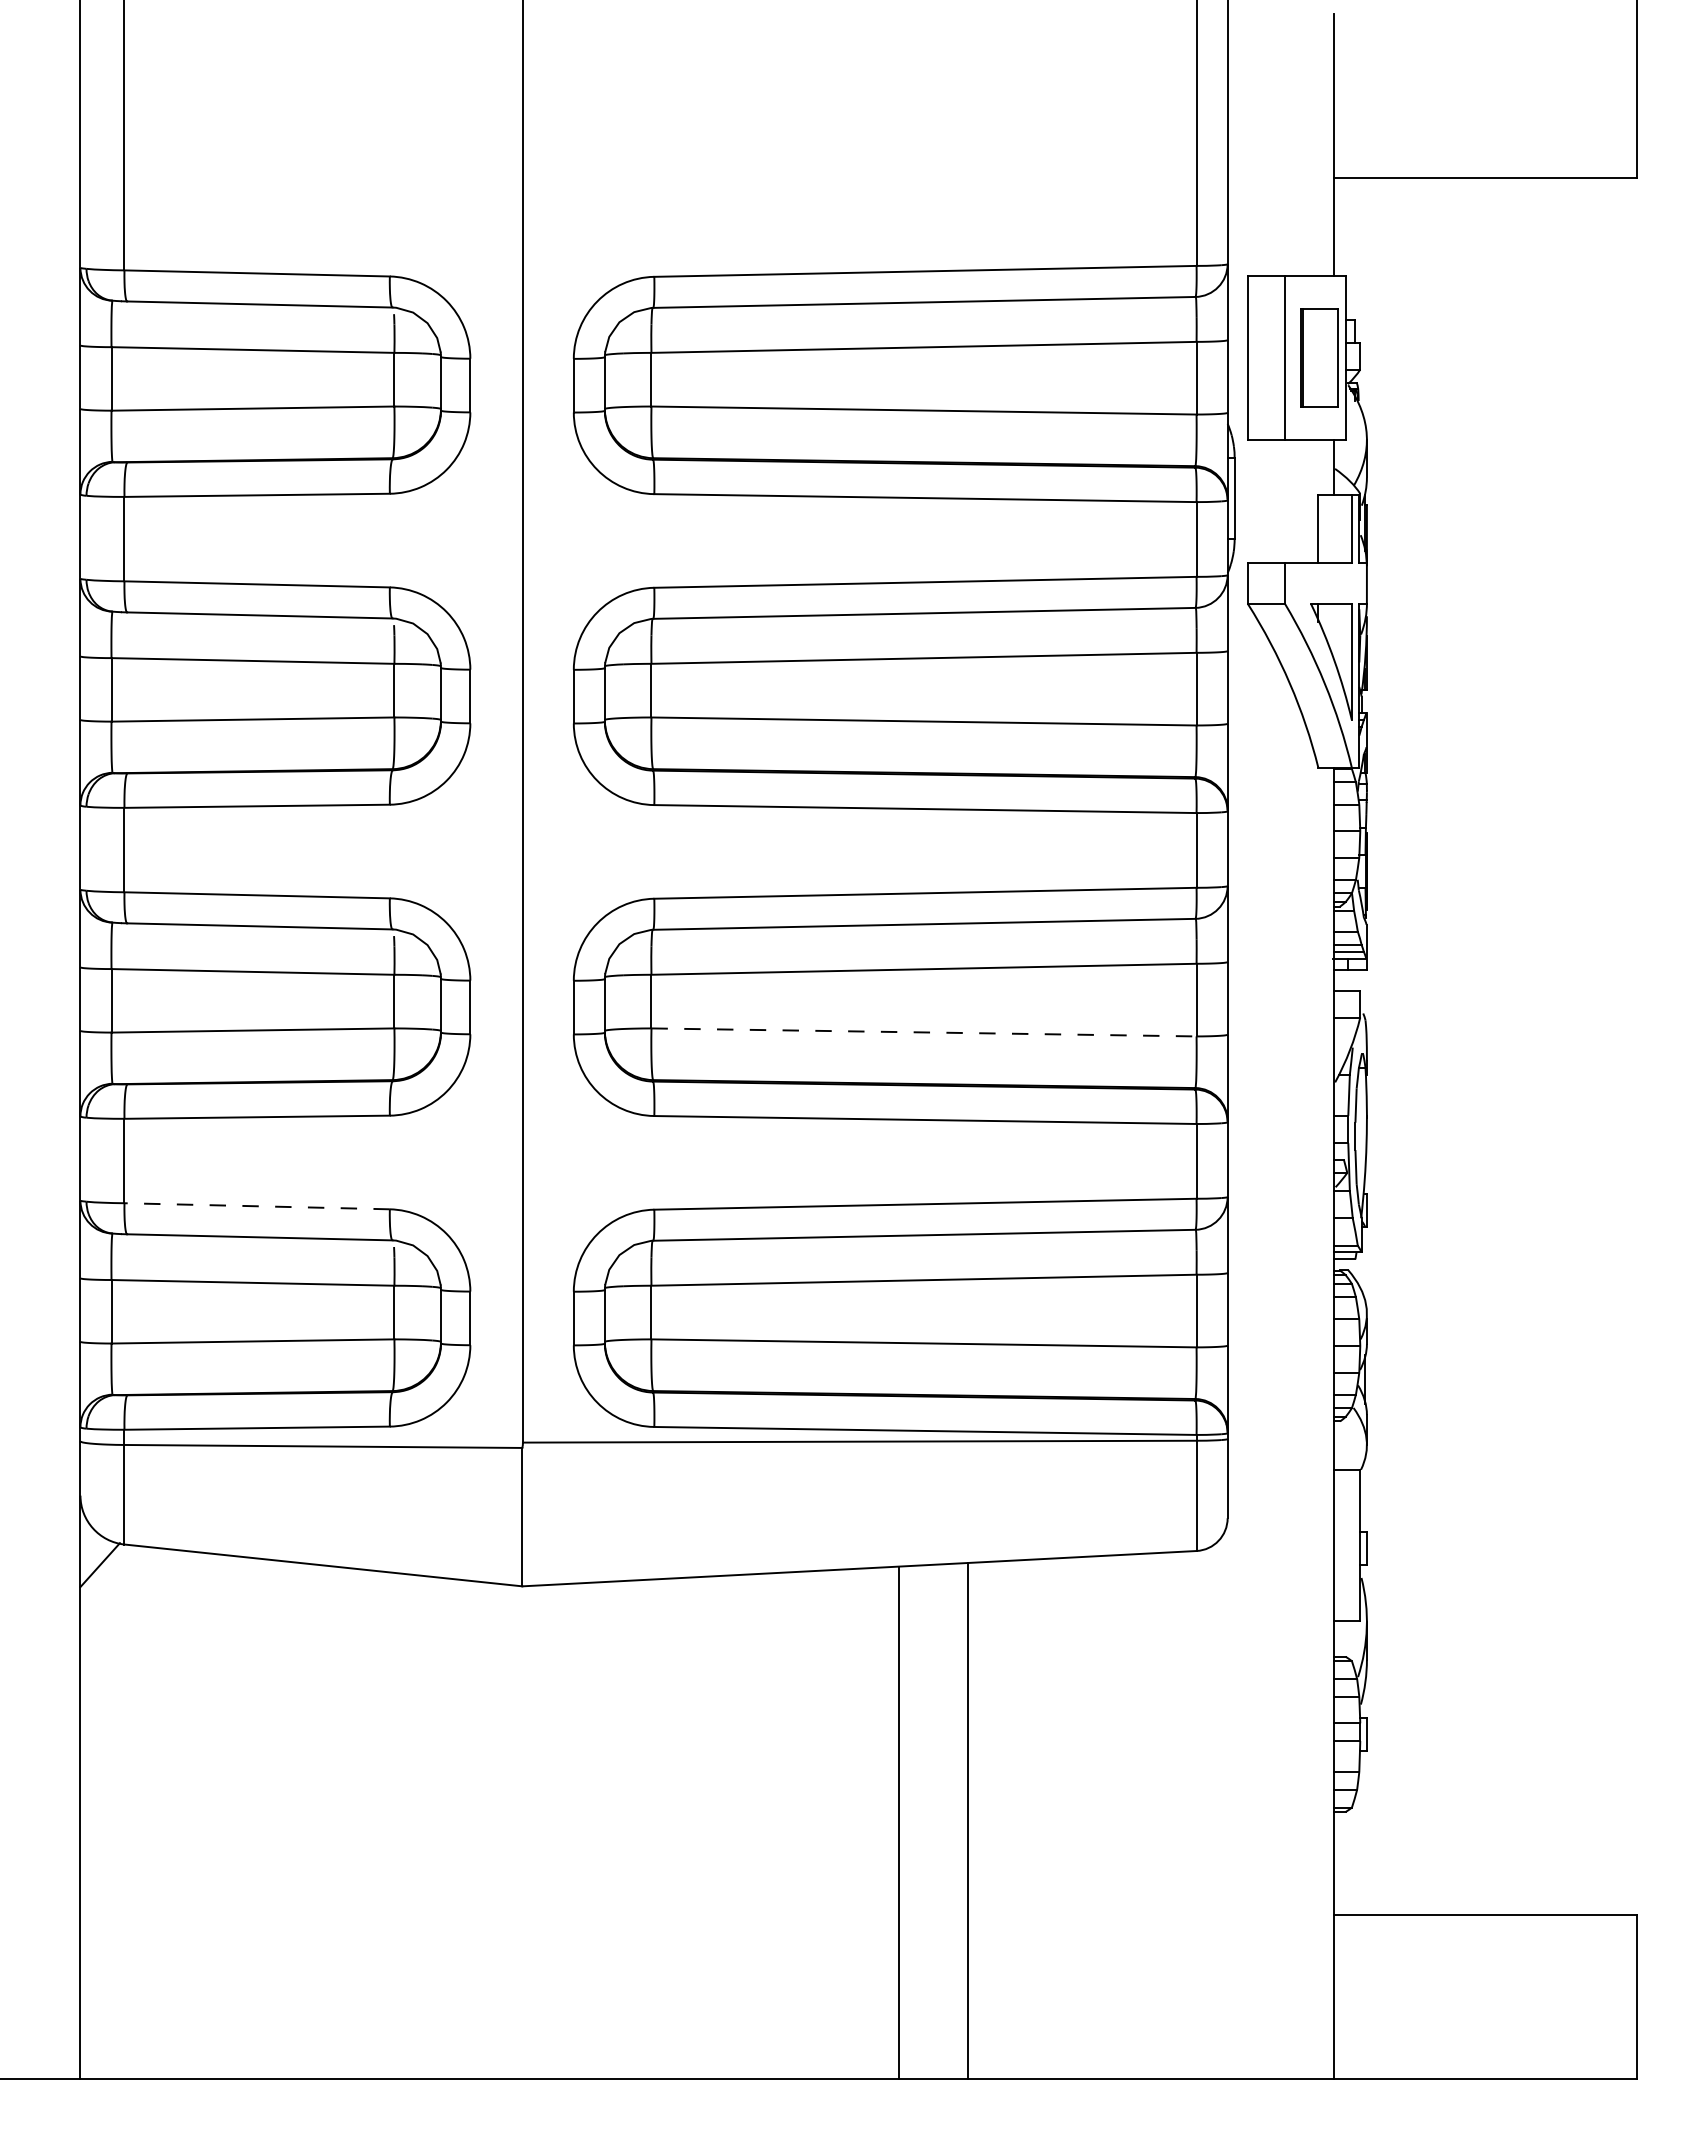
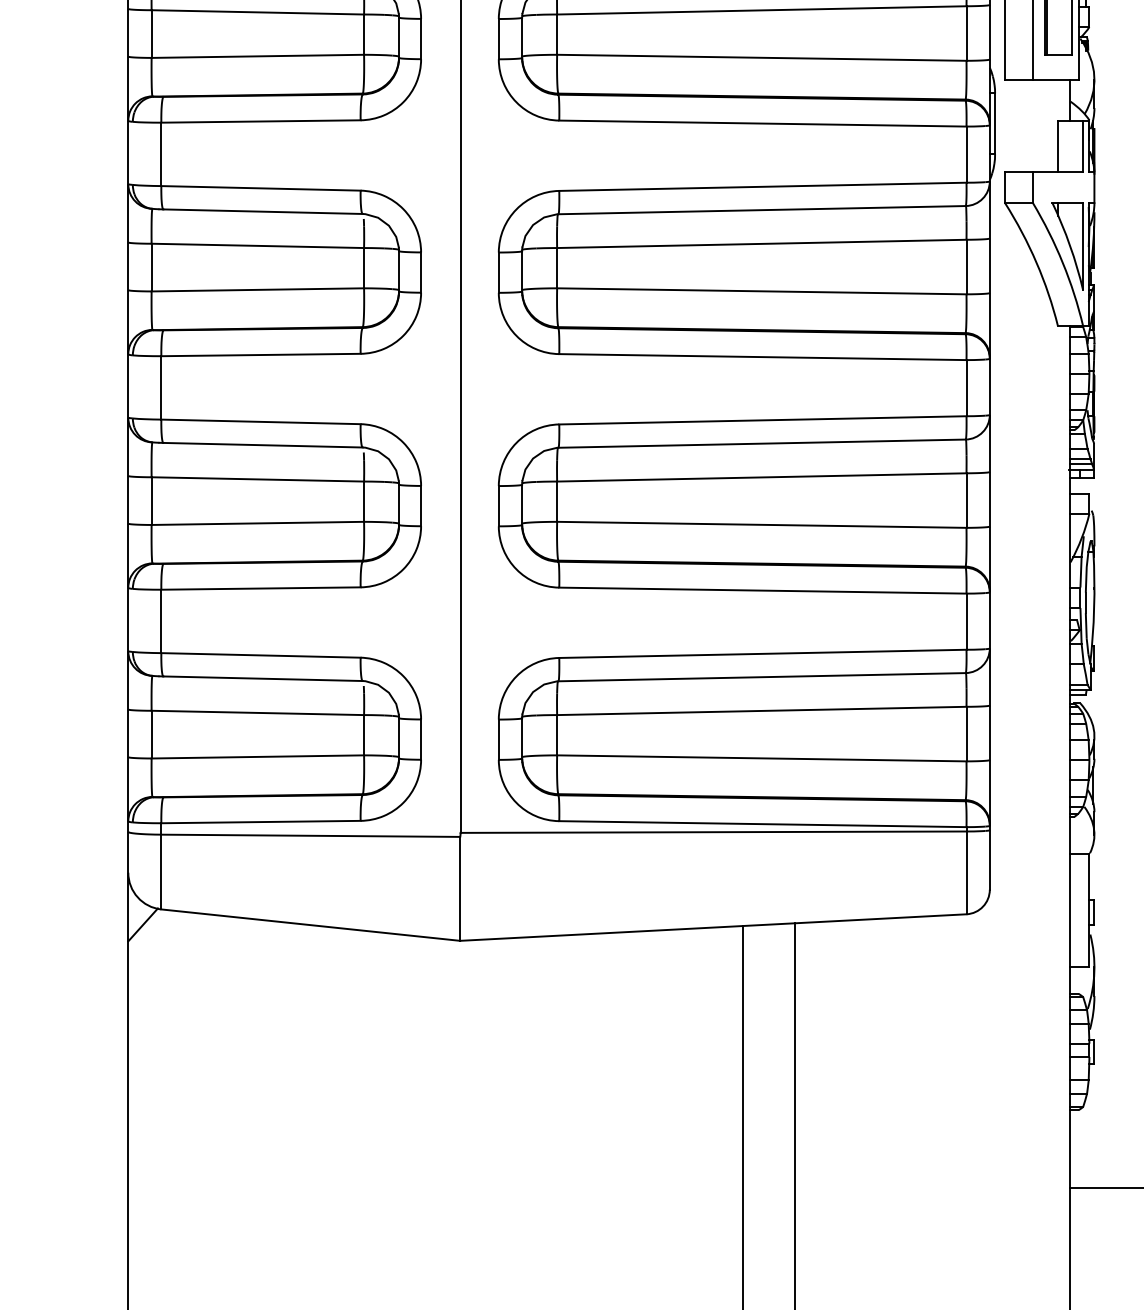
line: (924, 1032) -> (762, 524), dashed -> solid
line: (257, 1206) -> (261, 655), dashed -> solid

